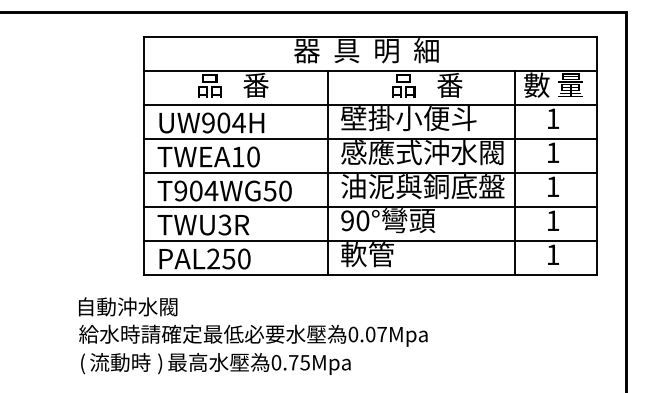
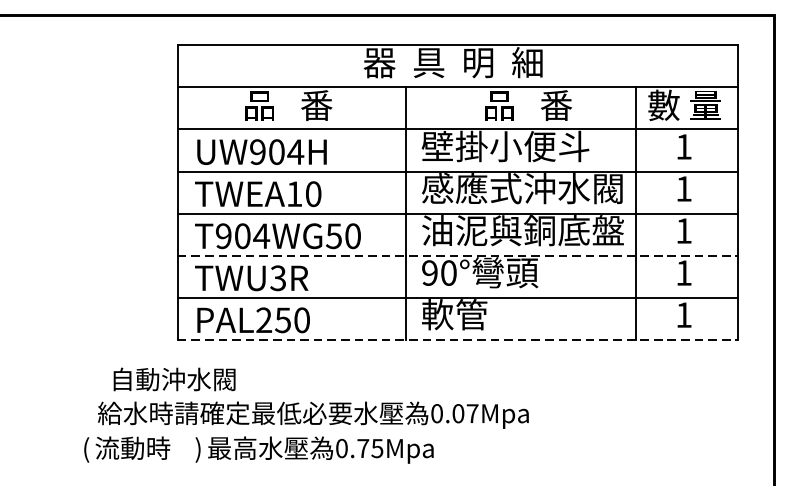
line: (370, 206) -> (458, 255), solid -> dashed
line: (370, 274) -> (458, 339), solid -> dashed
text: (128, 306) -> (175, 379), moved
text: (115, 363) -> (126, 449), moved

